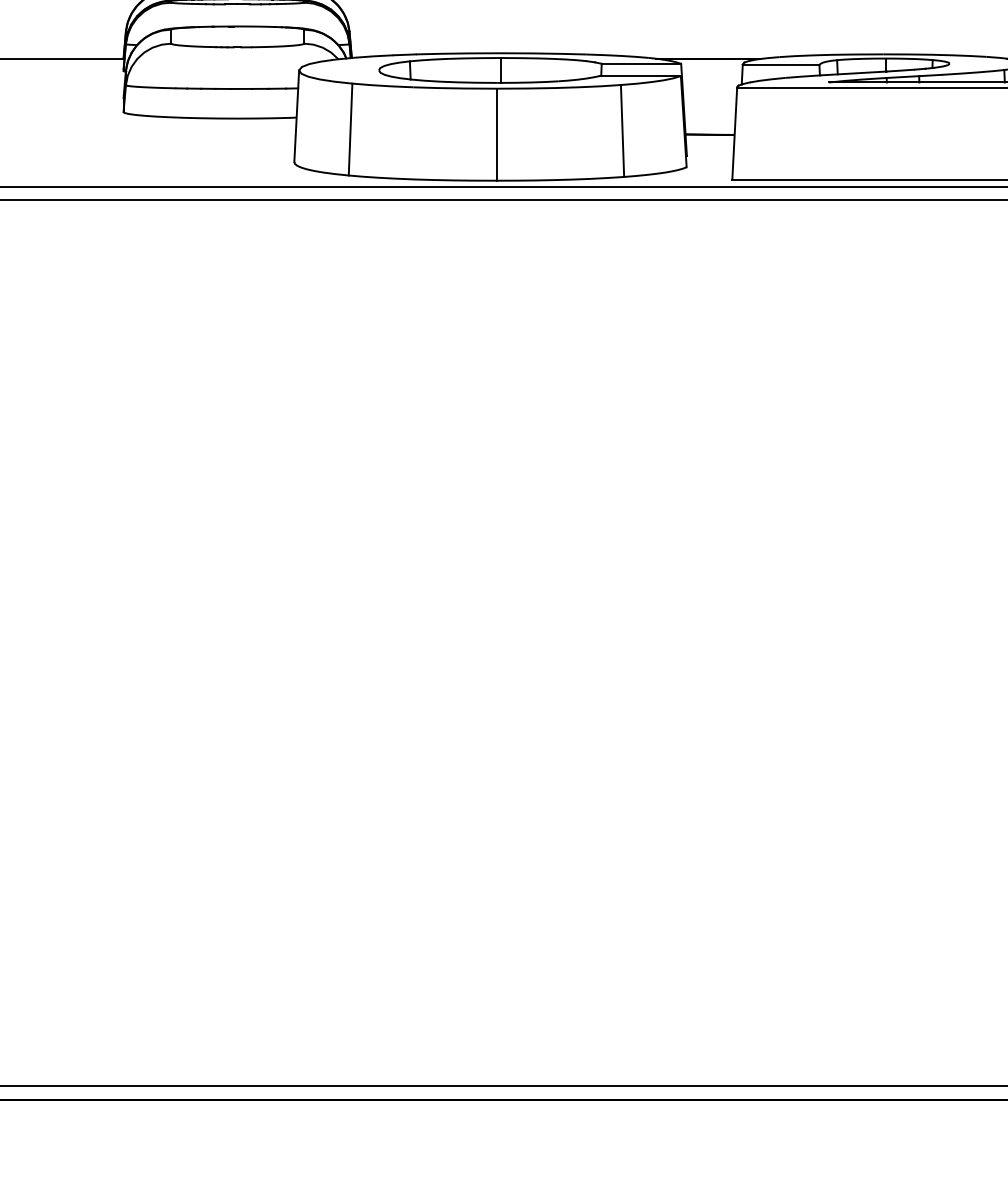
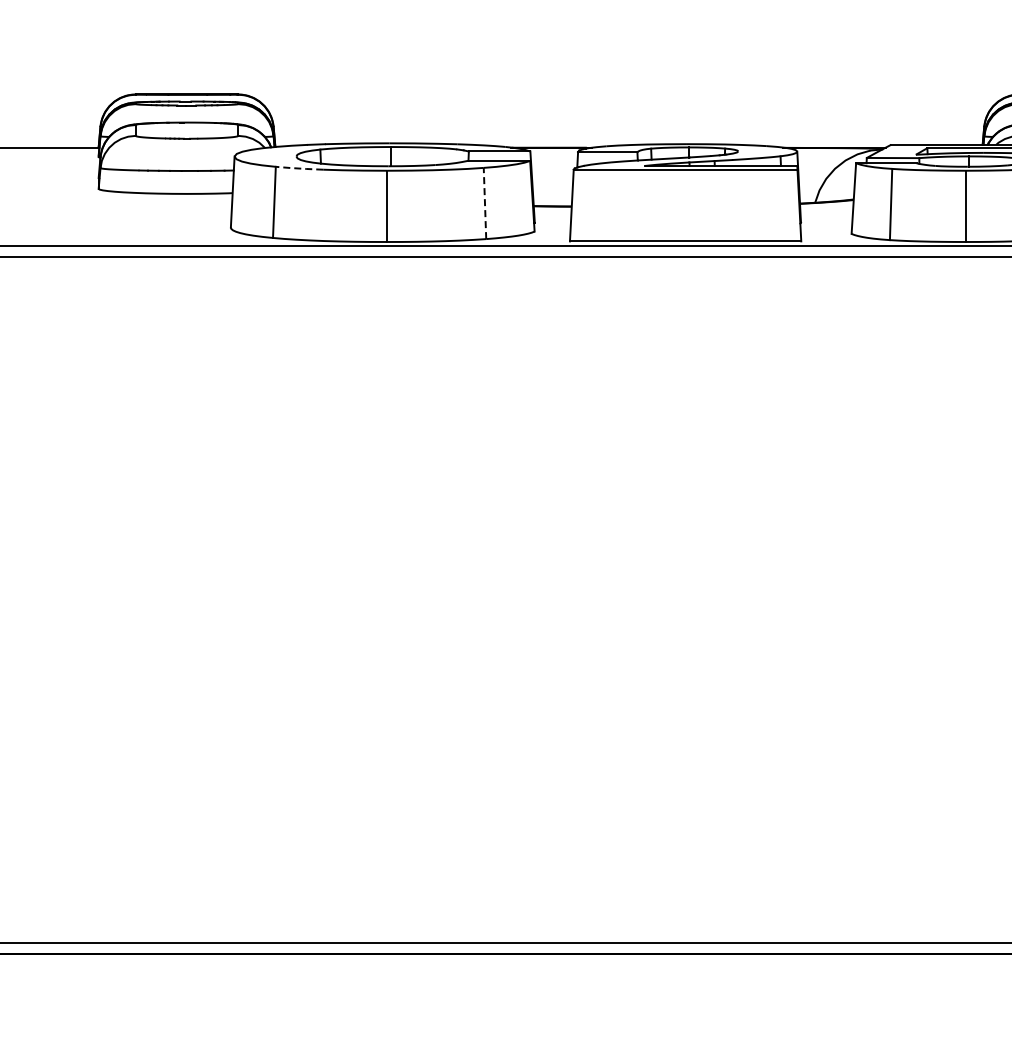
line: (382, 85) -> (299, 168), solid -> dashed
line: (621, 130) -> (484, 203), solid -> dashed

